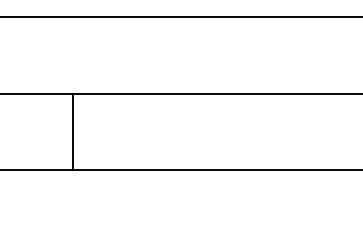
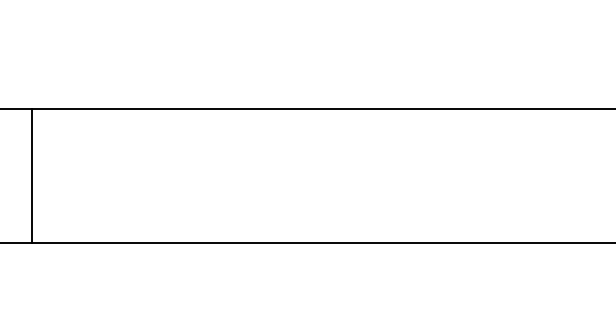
line: (73, 131) -> (32, 175), moved

